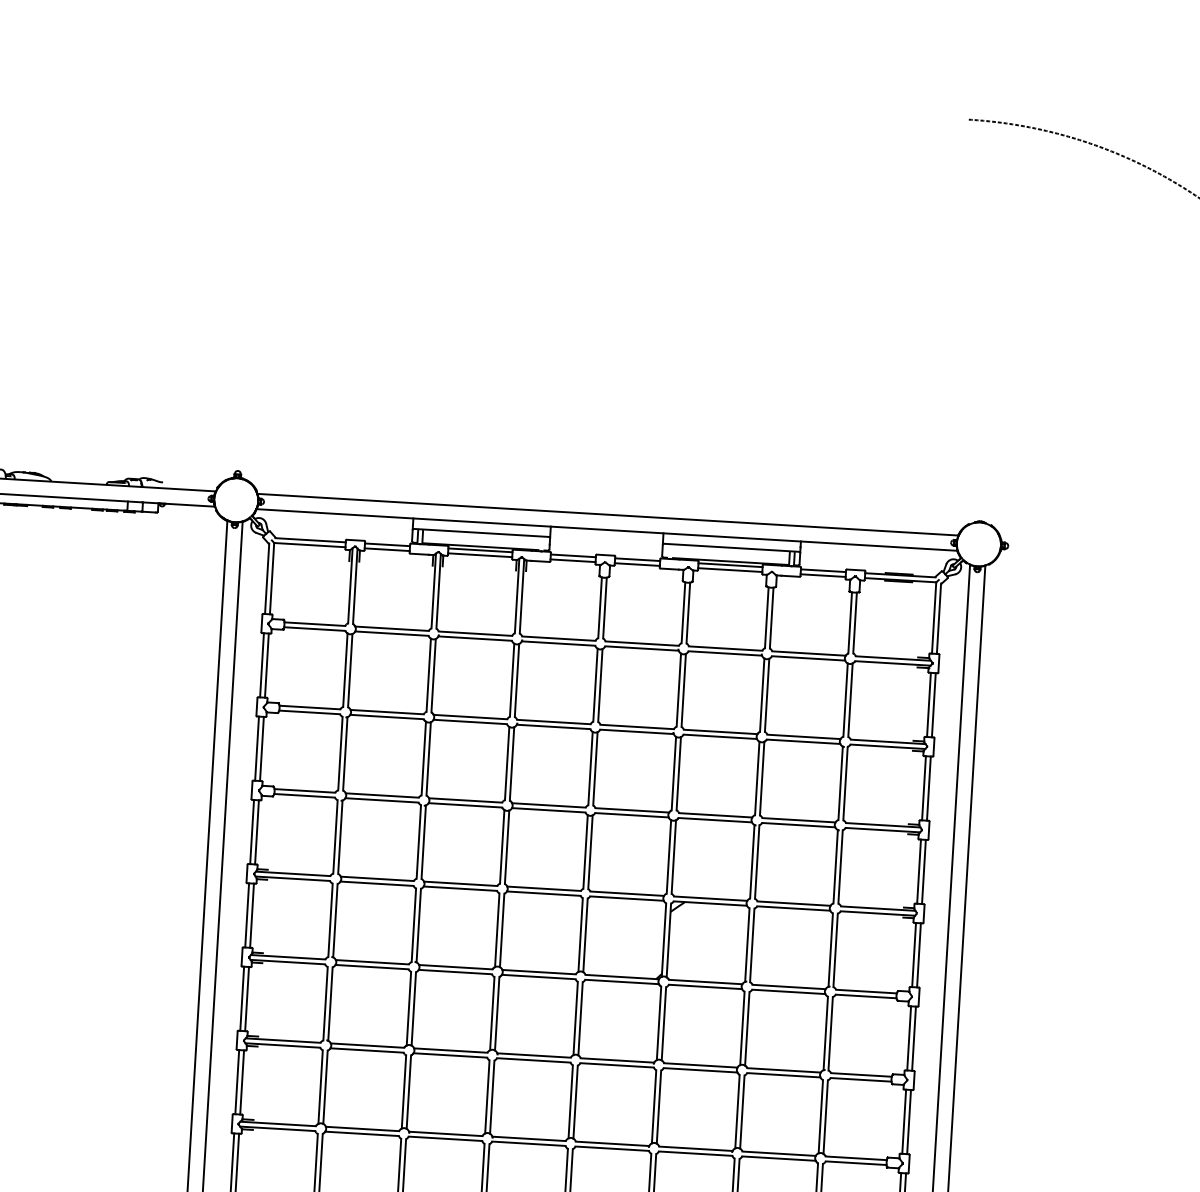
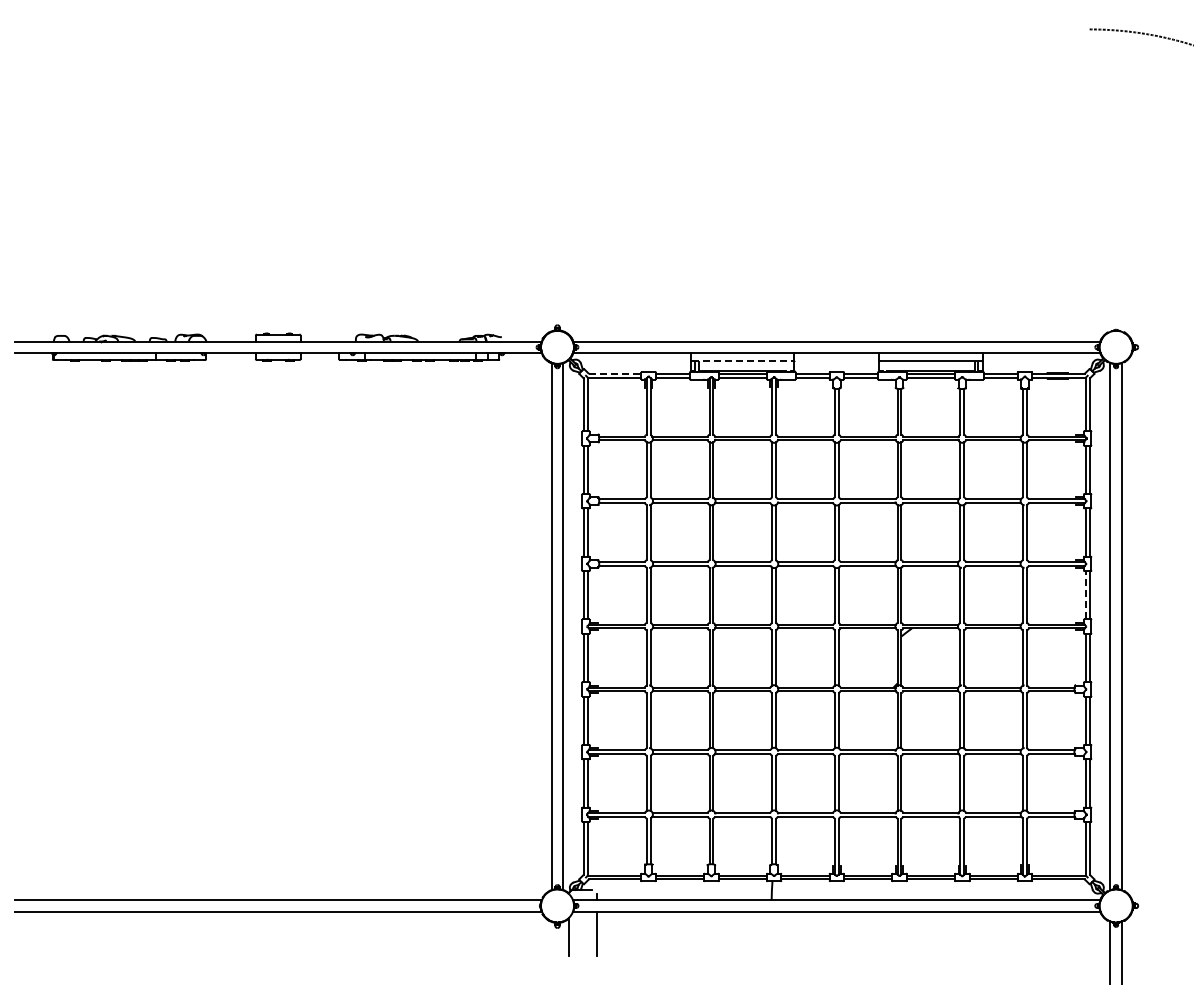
line: (481, 532) -> (742, 360), solid -> dashed
line: (311, 539) -> (615, 373), solid -> dashed
line: (918, 870) -> (1085, 594), solid -> dashed

